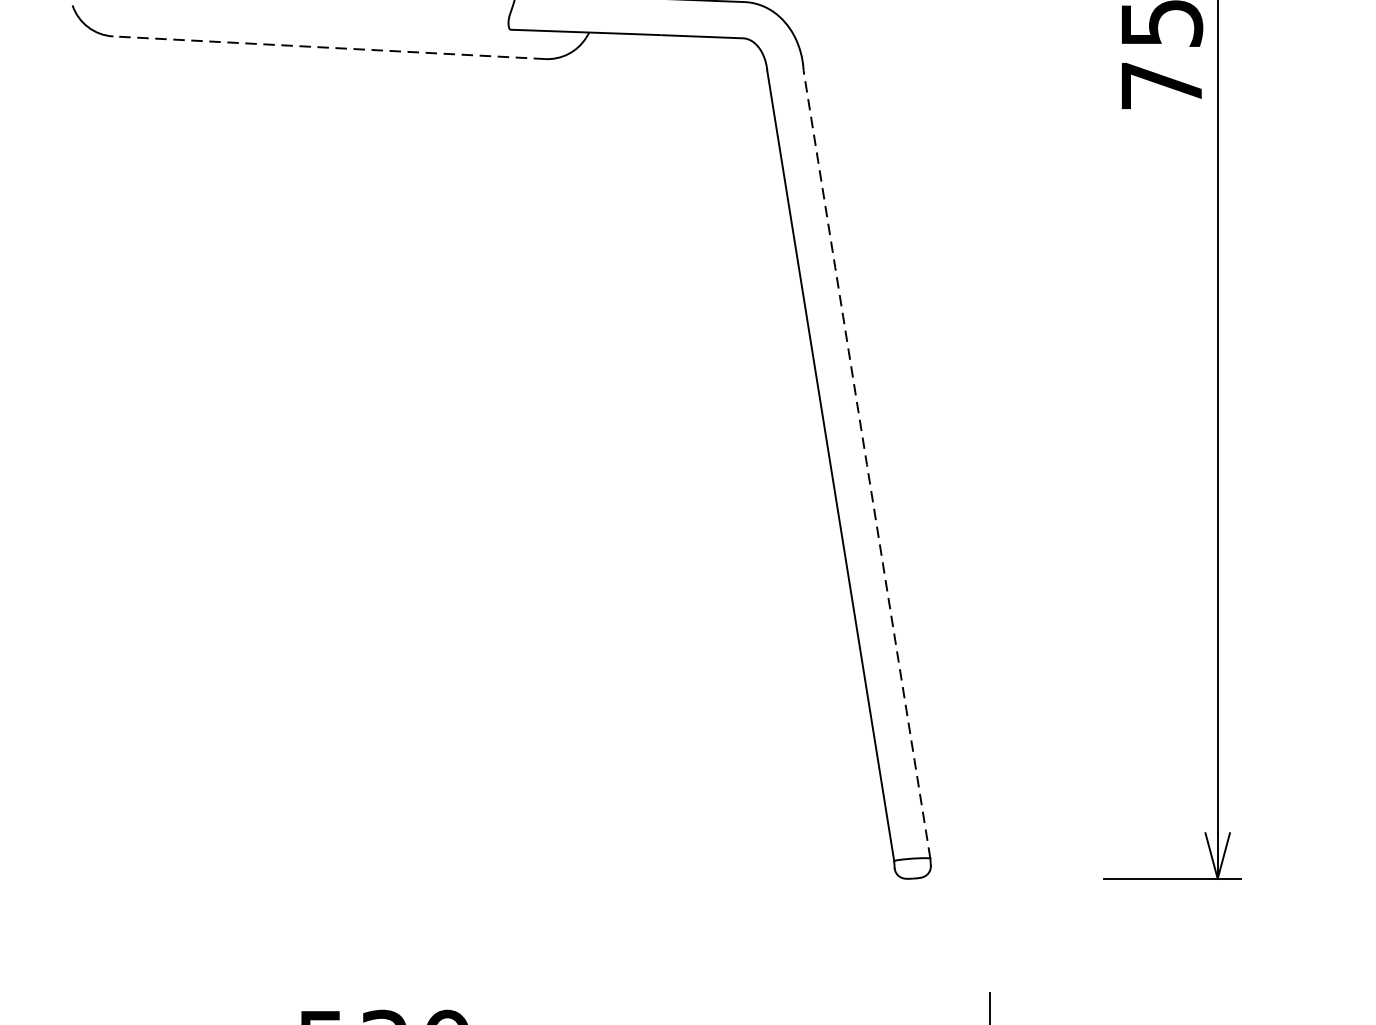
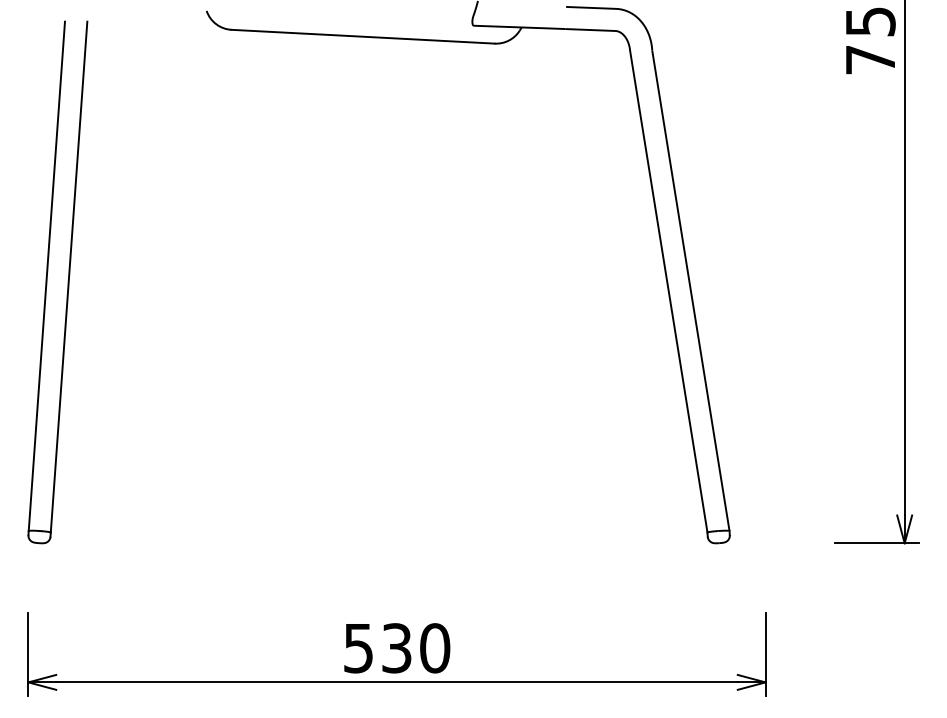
line: (329, 47) -> (363, 36), dashed -> solid
arc: (866, 464) -> (690, 290), dashed -> solid

